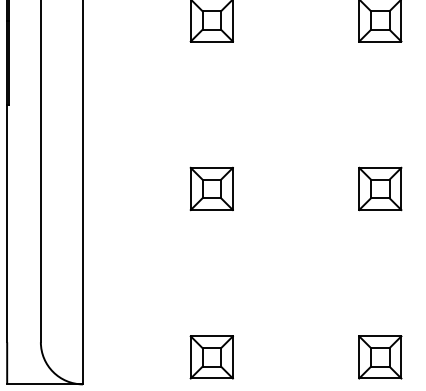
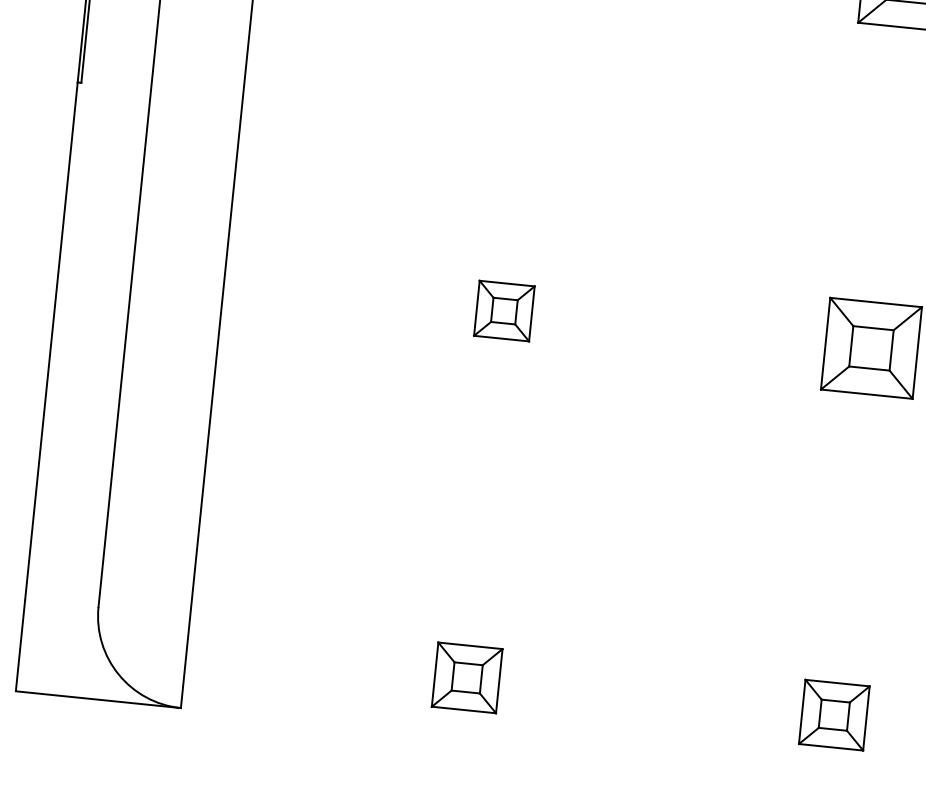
part: (211, 188) -> (504, 310), size x0.6
part: (211, 357) -> (466, 677), size x0.7
part: (380, 357) -> (834, 715), size x0.7

